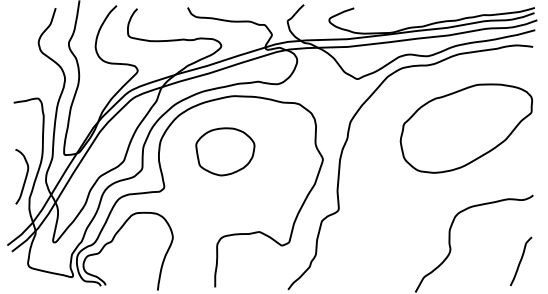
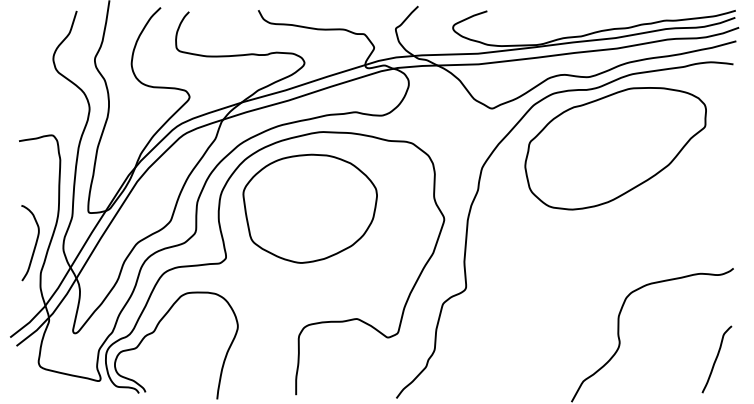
part: (466, 128) -> (615, 148), moved
part: (224, 151) -> (309, 208), size x1.67

